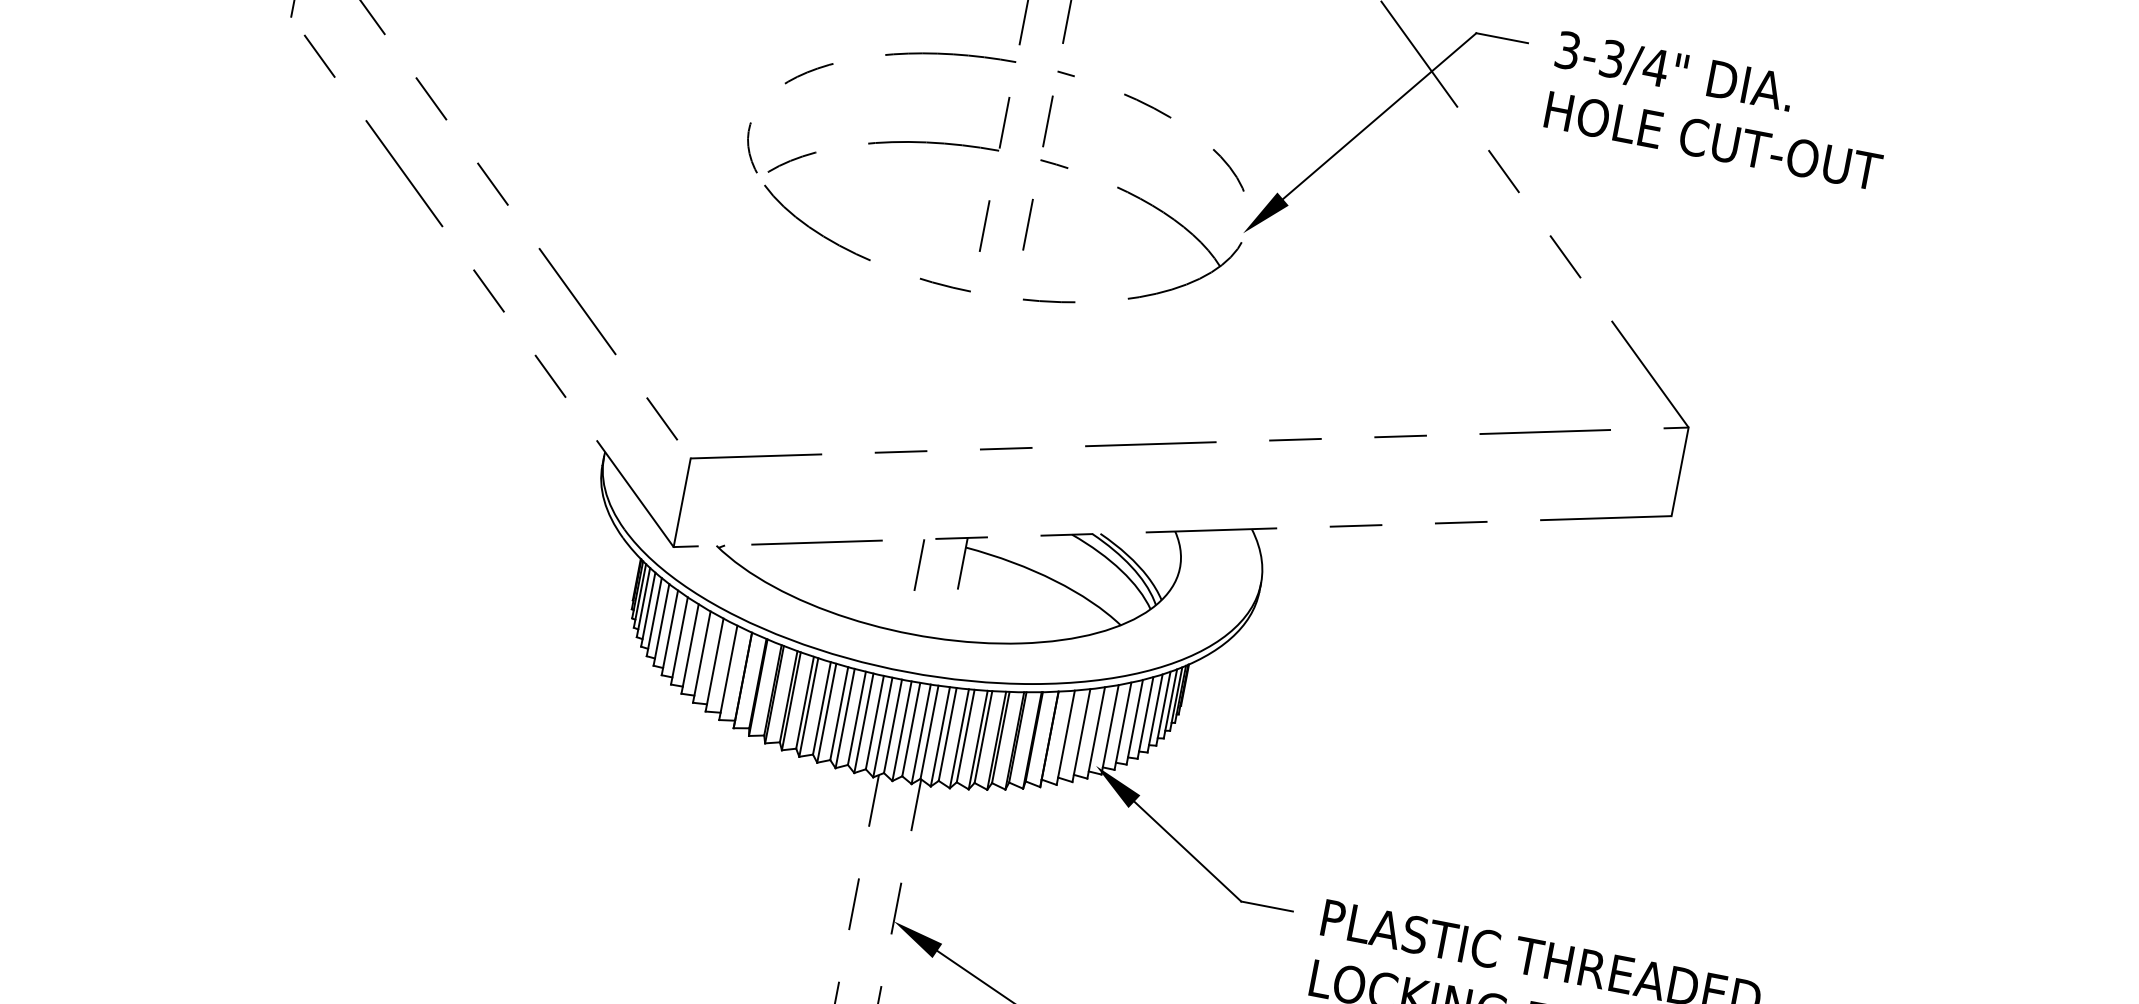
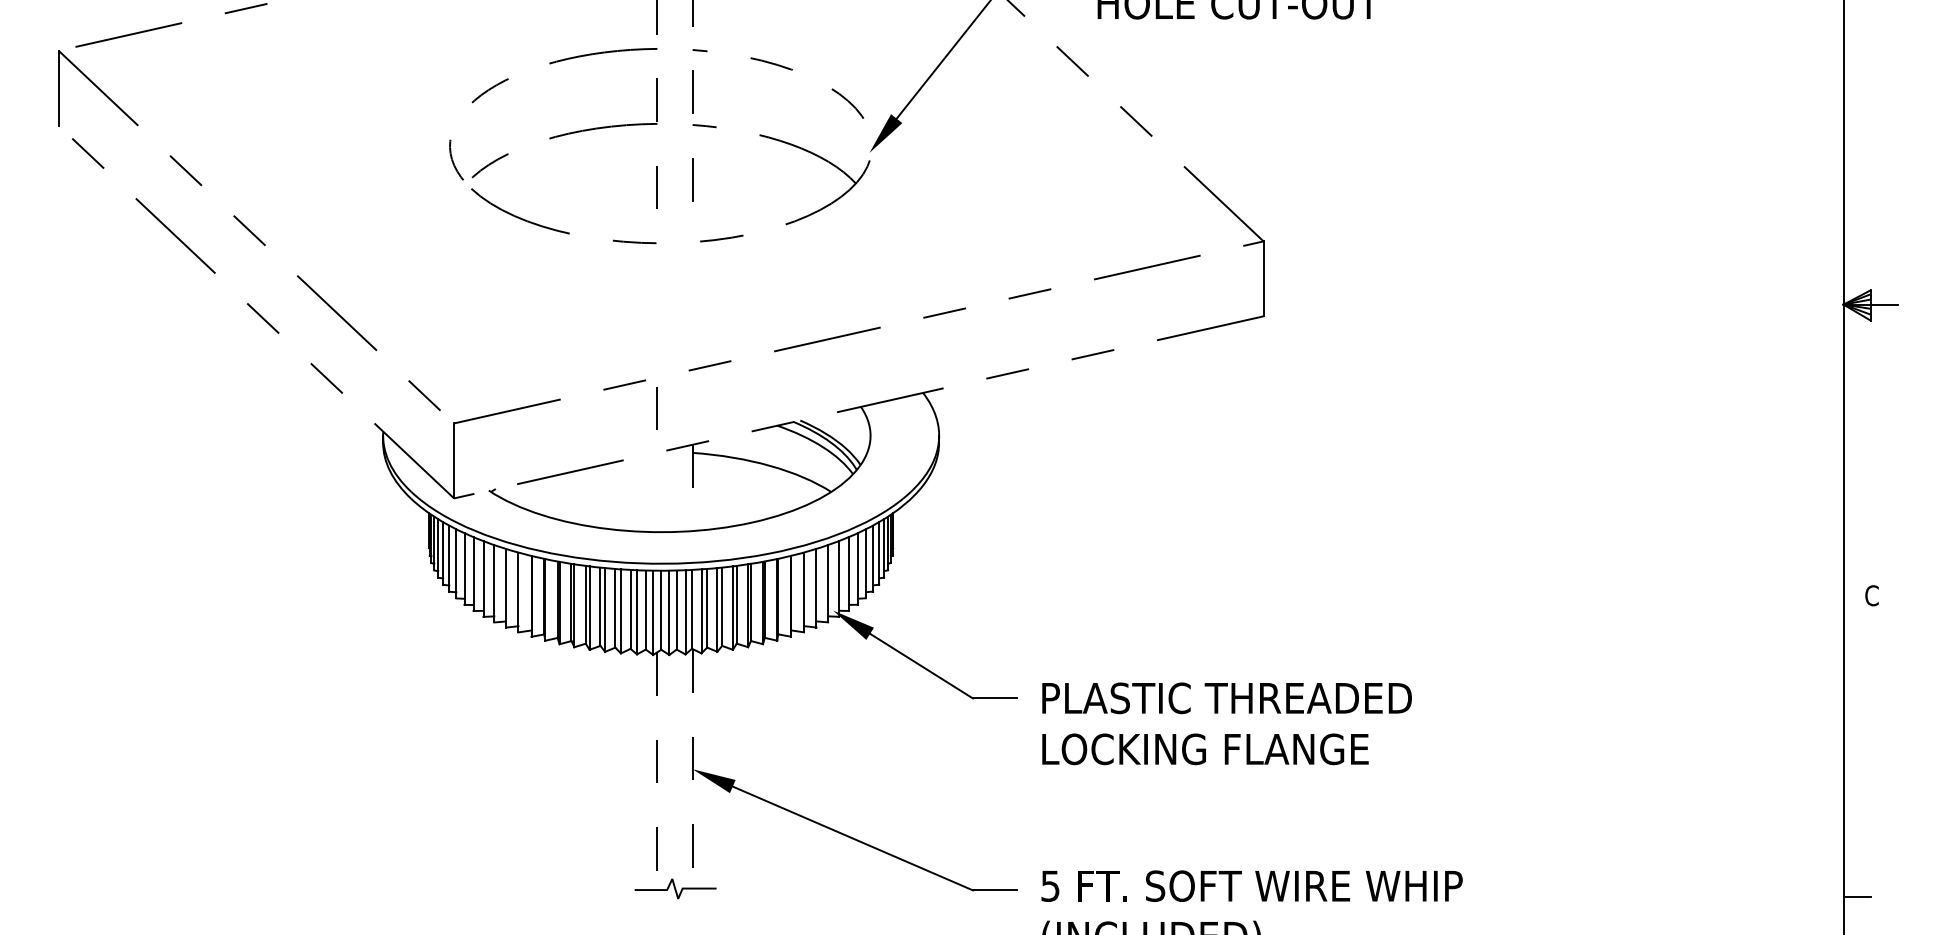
line: (918, 564) -> (656, 408), moved

